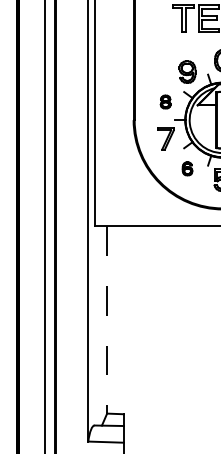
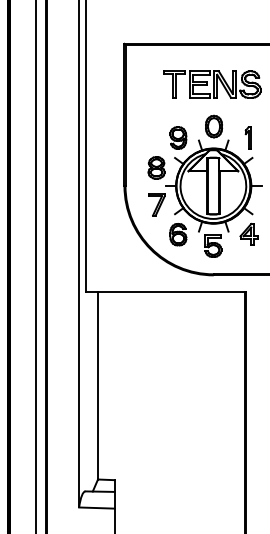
part: (165, 101) -> (156, 167), size x1.67
part: (187, 168) -> (178, 234), size x1.67
line: (107, 319) -> (98, 385), dashed -> solid

